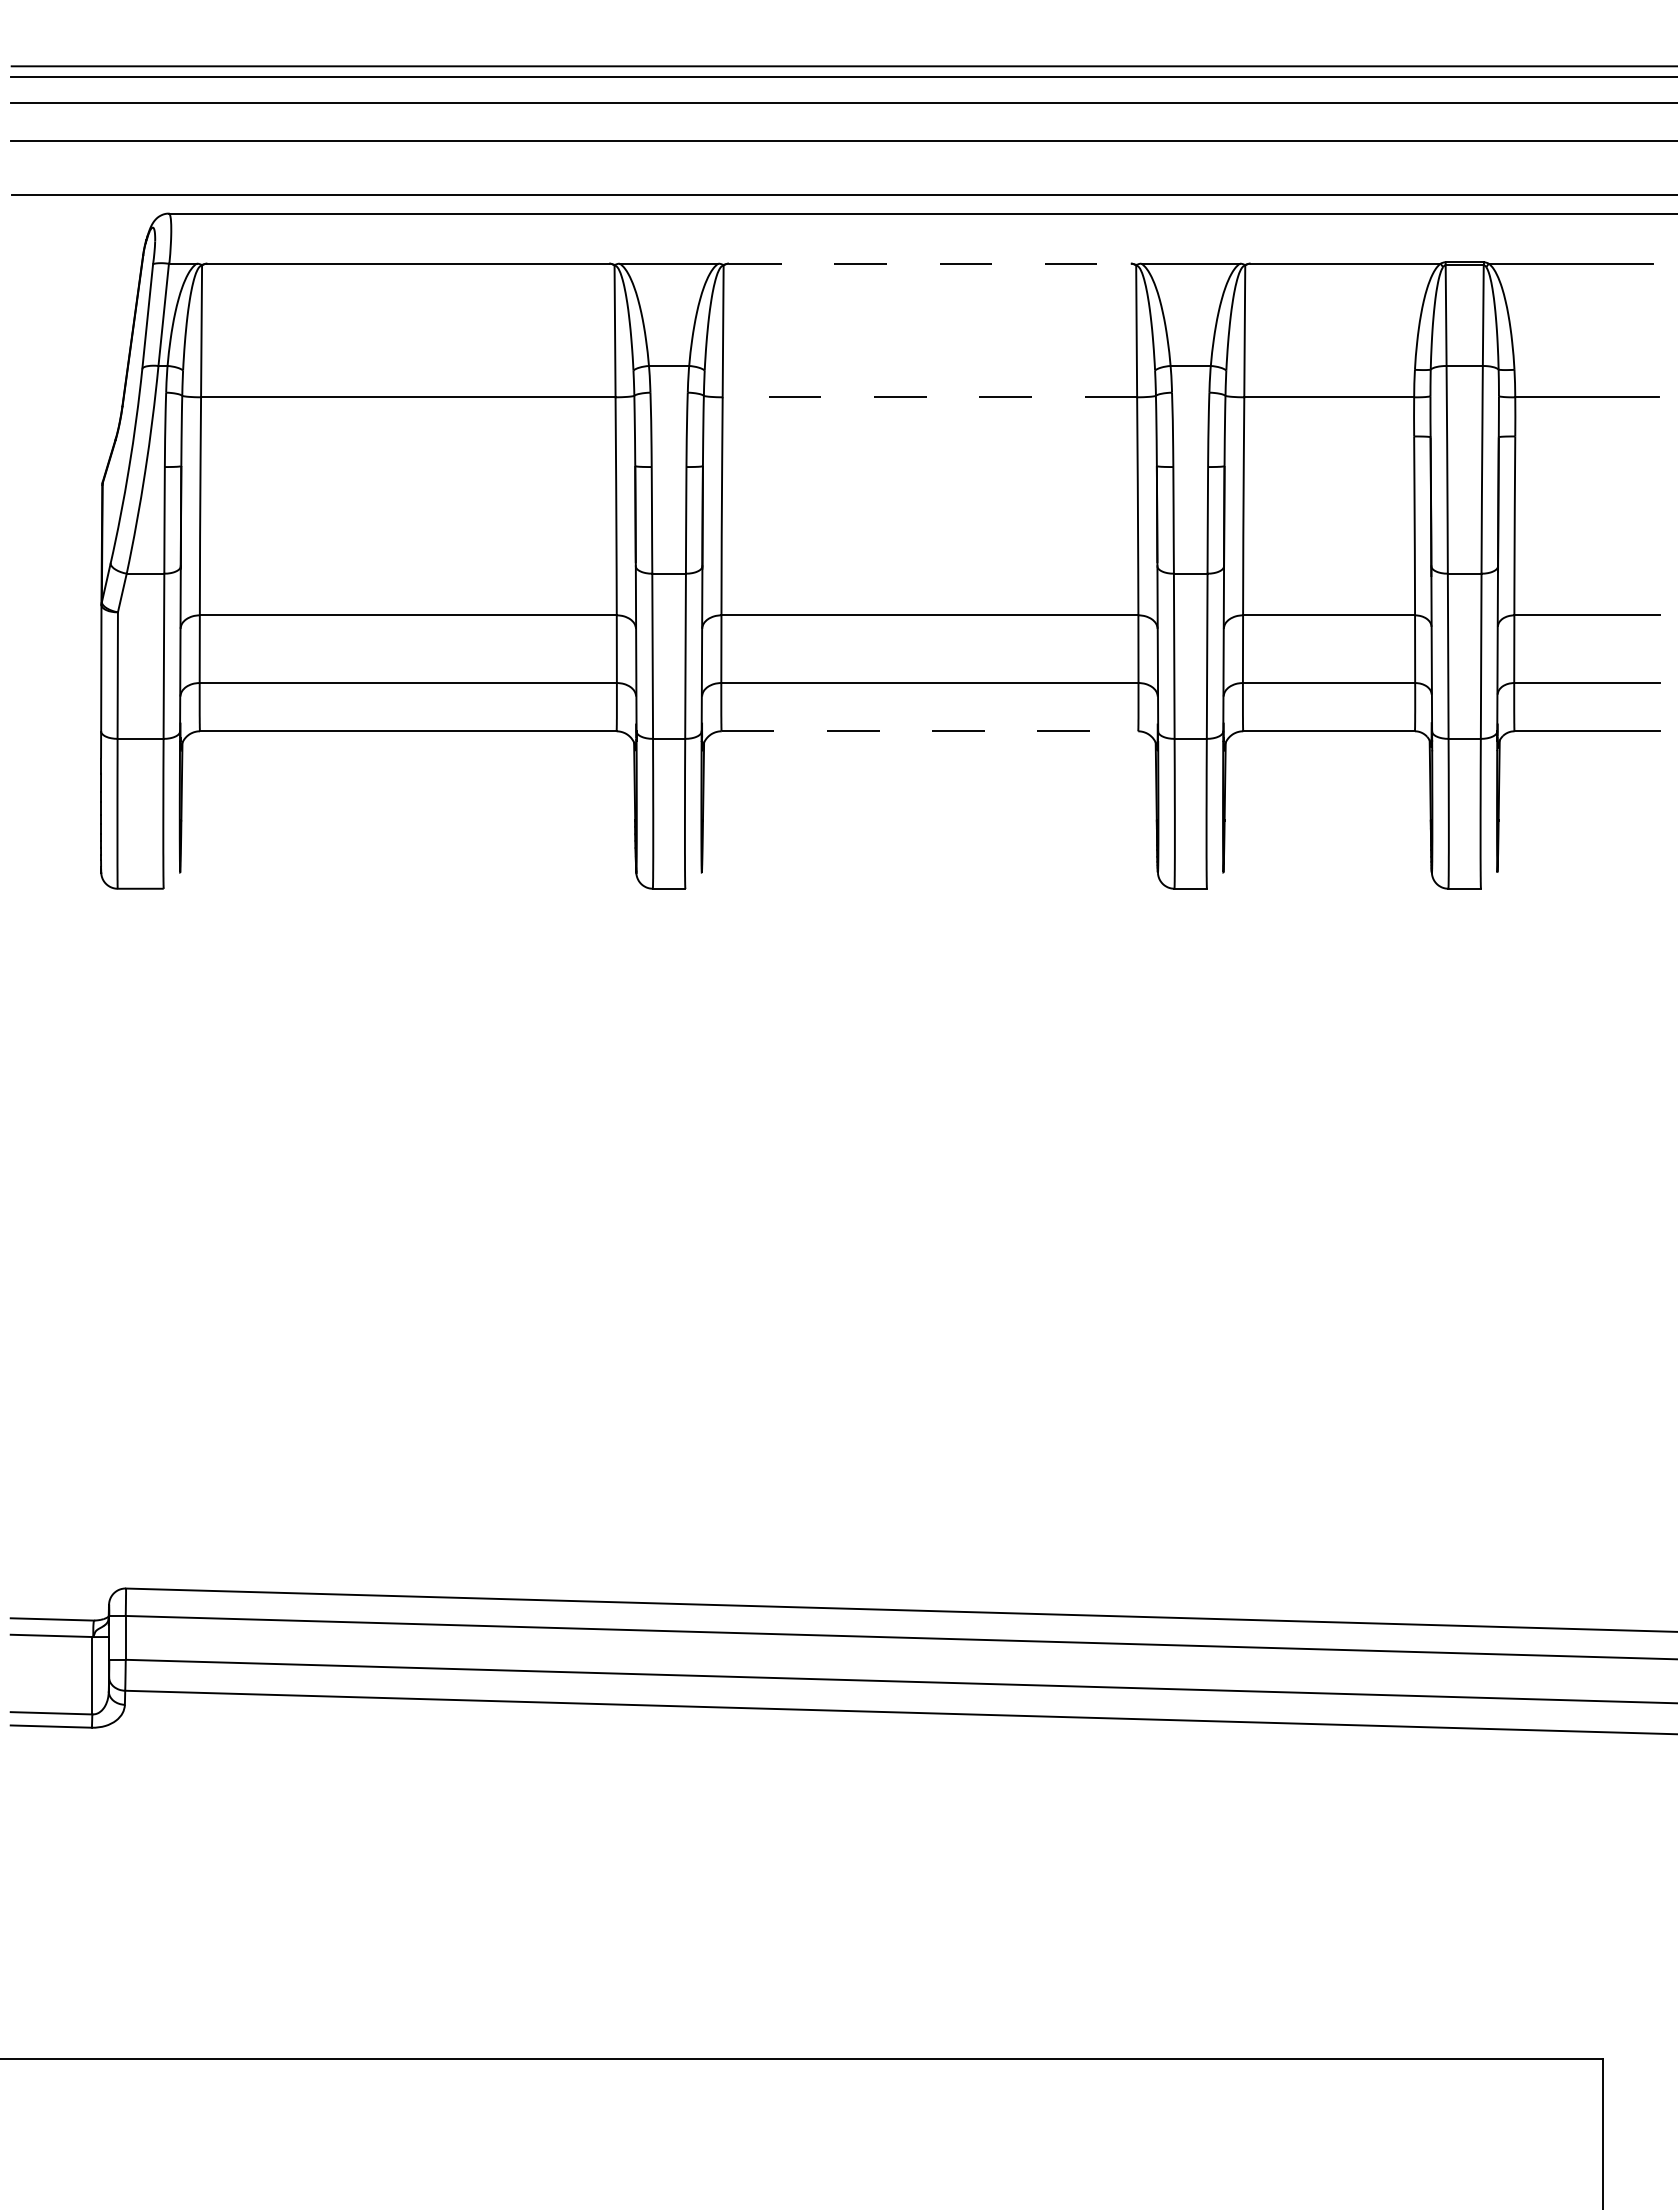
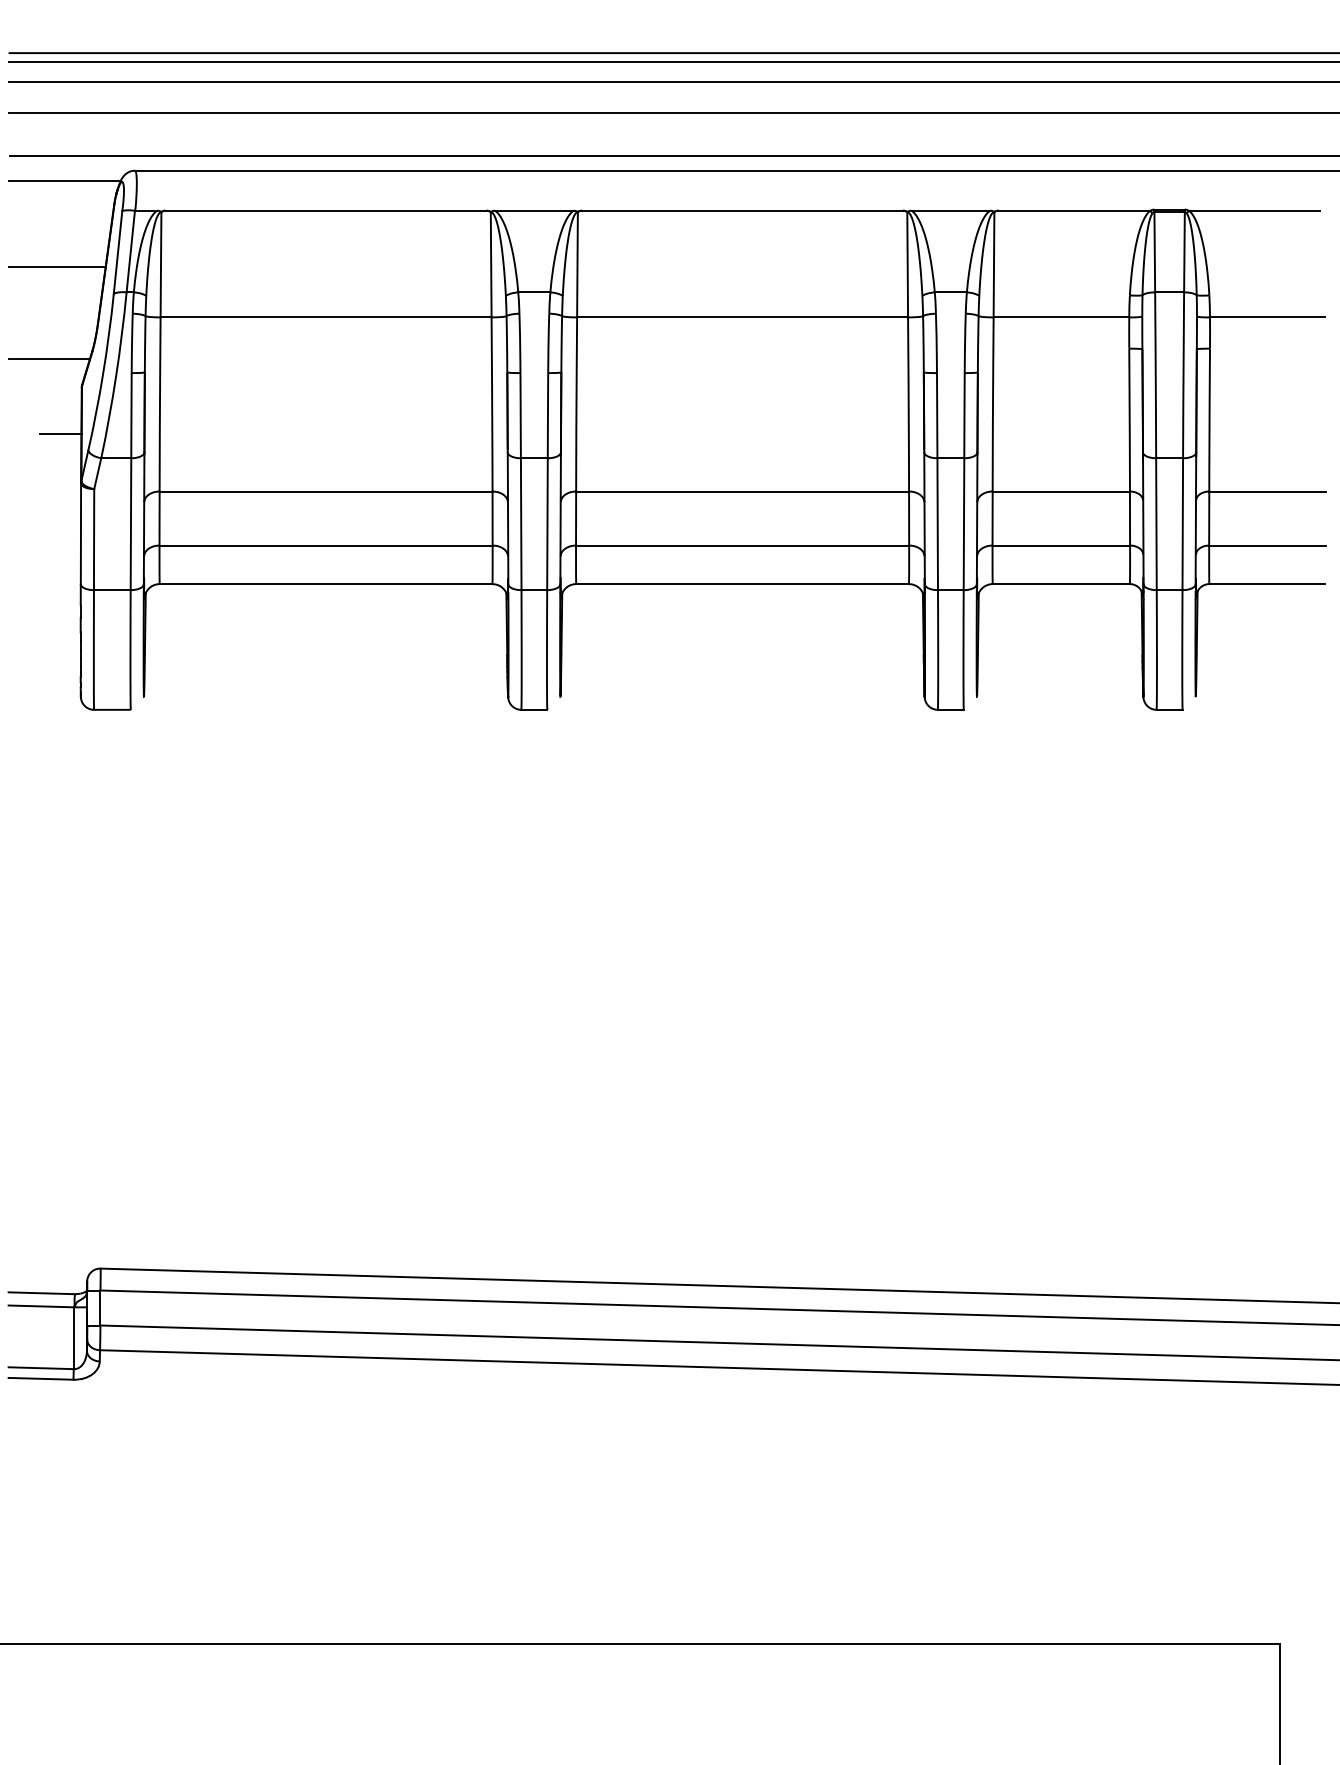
line: (80, 226) -> (64, 181), added
line: (929, 263) -> (742, 210), dashed -> solid
line: (71, 334) -> (57, 267), added
line: (929, 397) -> (742, 317), dashed -> solid
line: (61, 449) -> (49, 359), added
line: (76, 543) -> (61, 434), added
line: (930, 731) -> (743, 584), dashed -> solid

